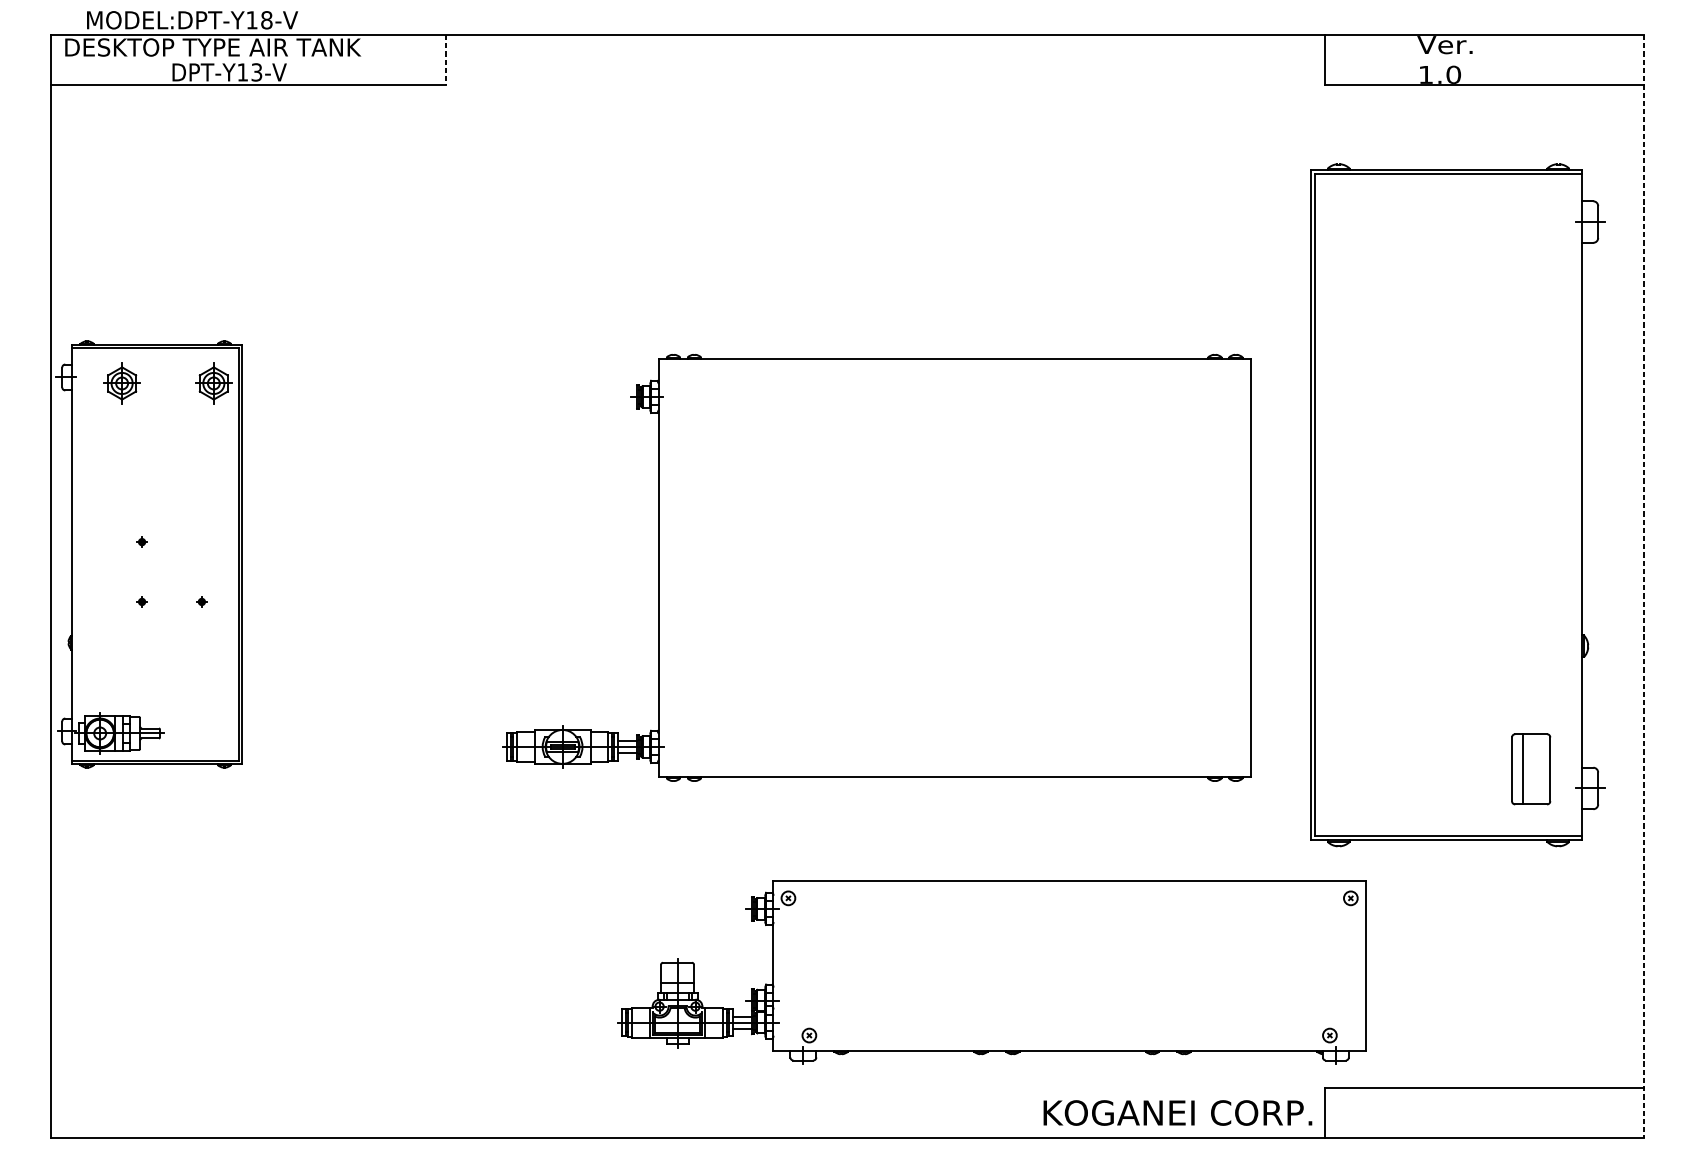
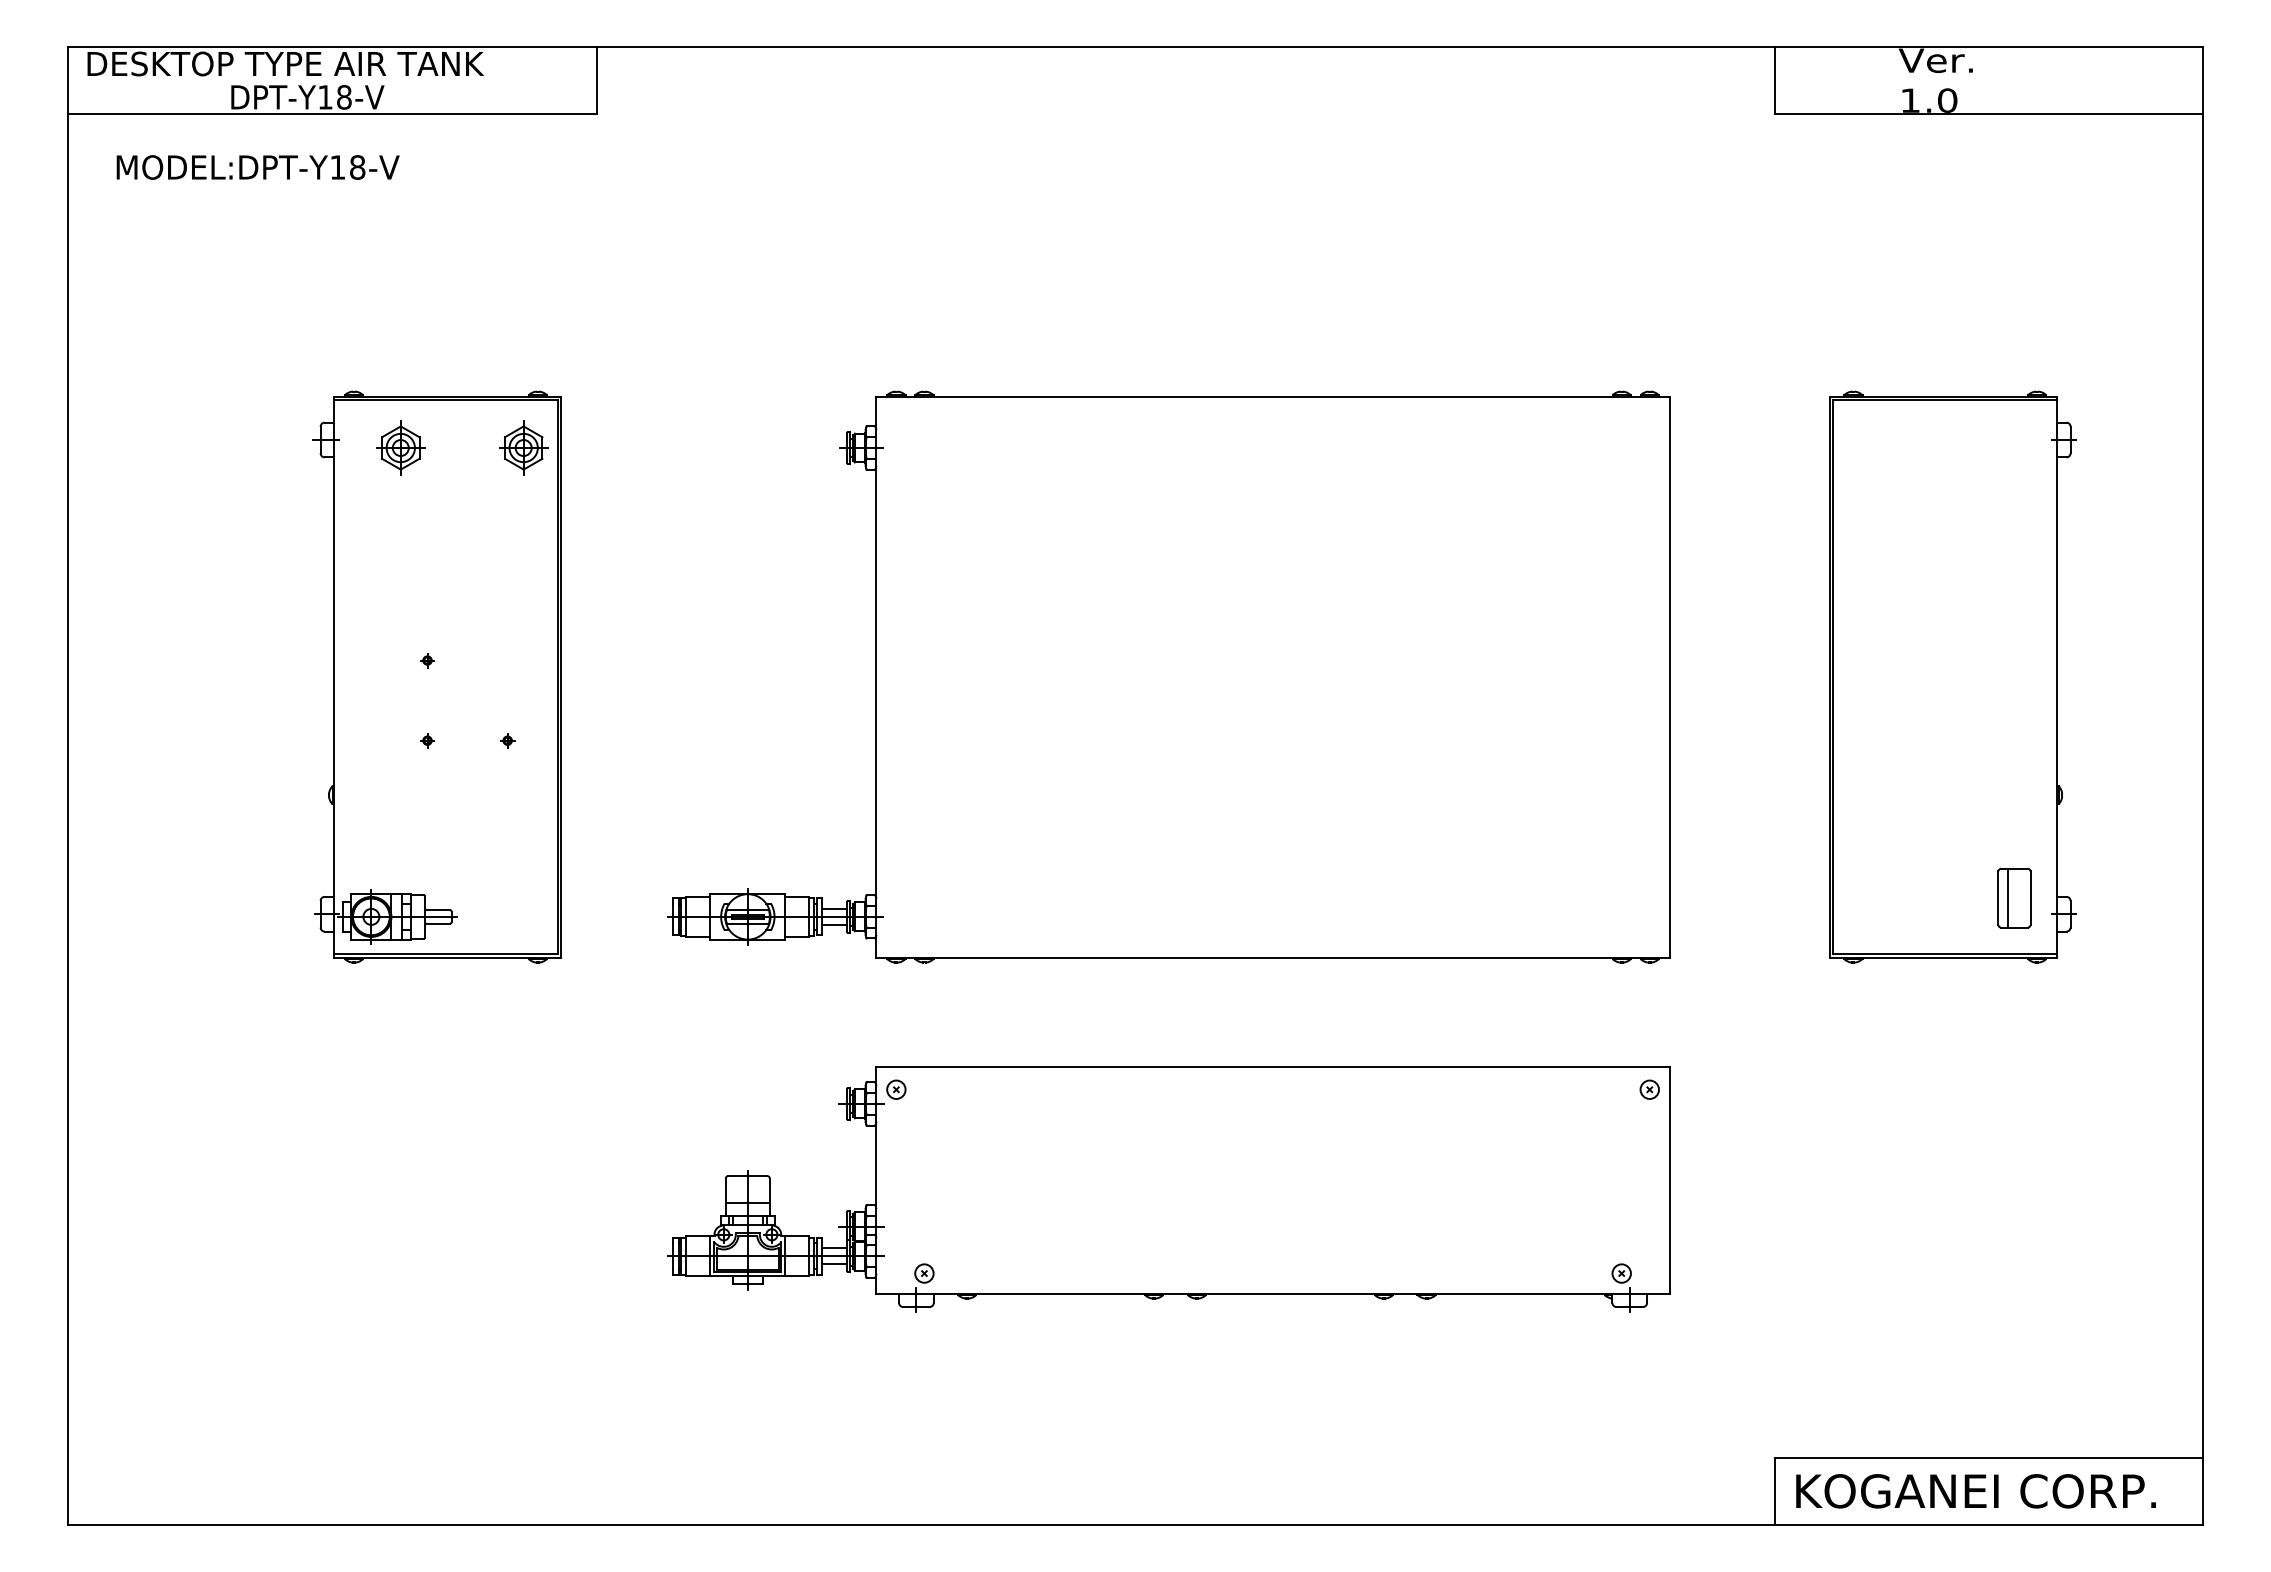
text: (192, 20) -> (257, 167), moved
line: (445, 60) -> (597, 81), dashed -> solid
text: (257, 72) -> (344, 97), DPT-Y13-V -> DPT-Y18-V
part: (1457, 504) -> (1952, 676), size x0.62
part: (148, 554) -> (436, 676), moved
part: (876, 567) -> (1168, 676), moved
line: (1644, 586) -> (2202, 786), dashed -> solid
part: (991, 972) -> (1168, 1189), moved
text: (1177, 1113) -> (1975, 1491), moved

